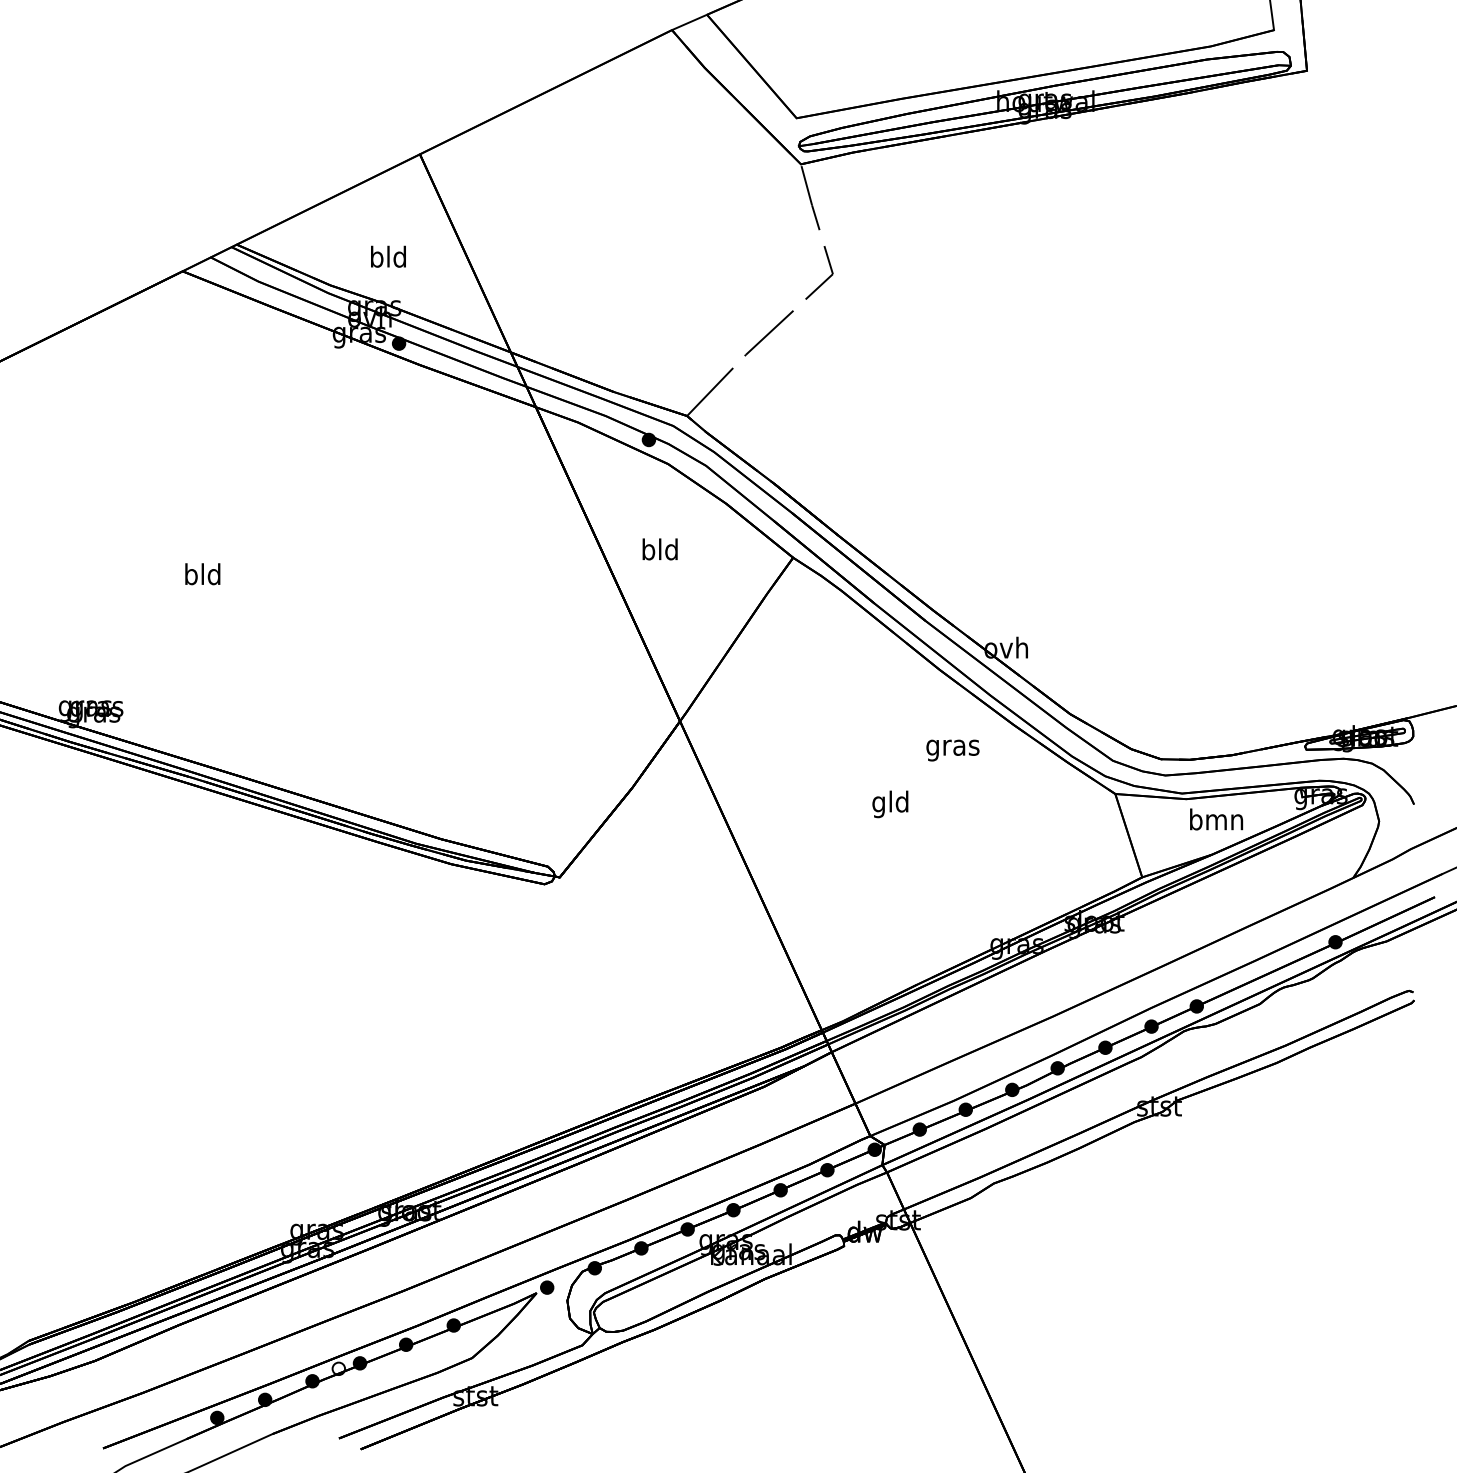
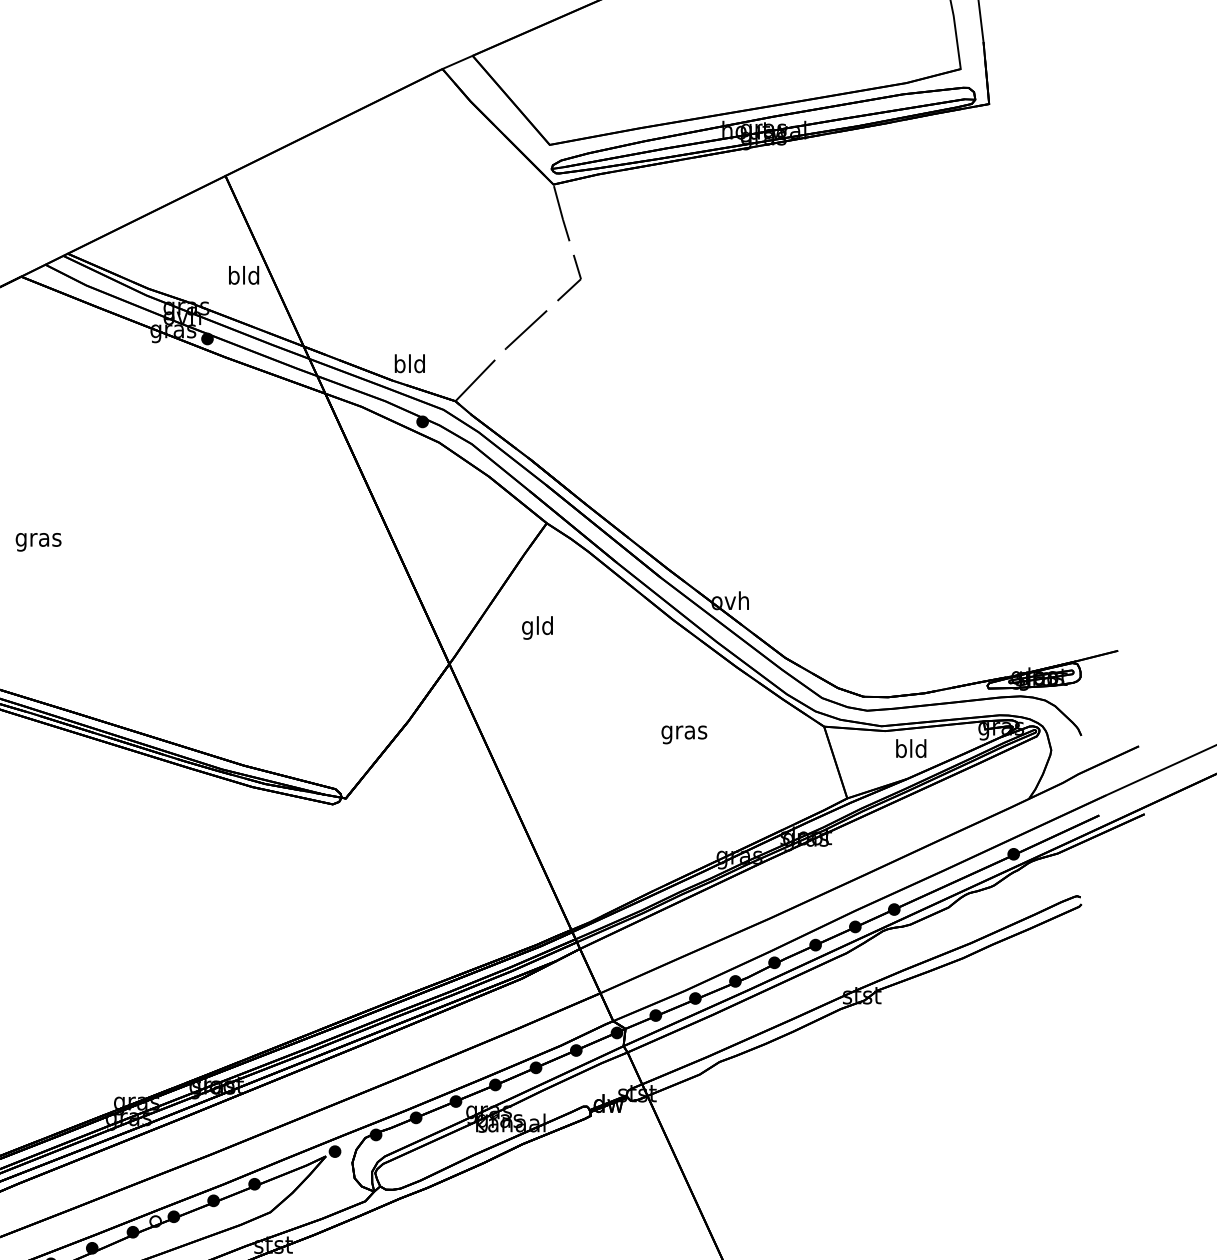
text: (388, 256) -> (244, 275), moved
text: (659, 549) -> (409, 363), moved
text: (202, 576) -> (38, 539), bld -> gras
text: (952, 750) -> (683, 734), moved
text: (890, 804) -> (537, 628), moved
text: (1216, 819) -> (911, 748), bmn -> bld

